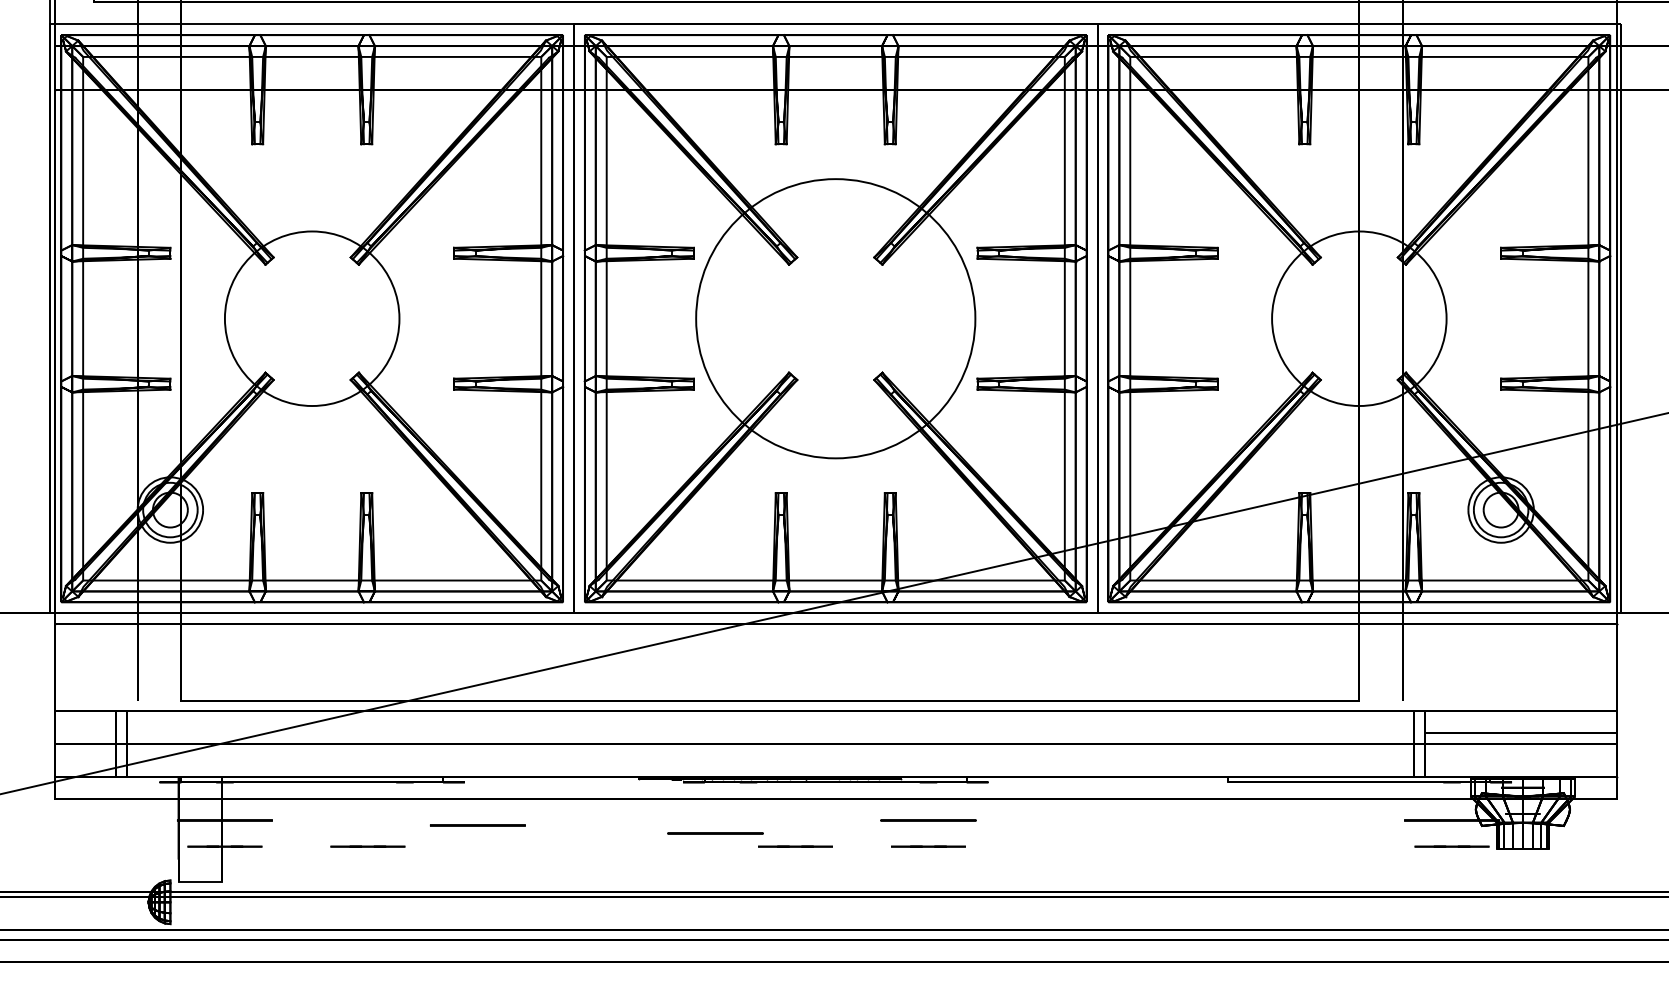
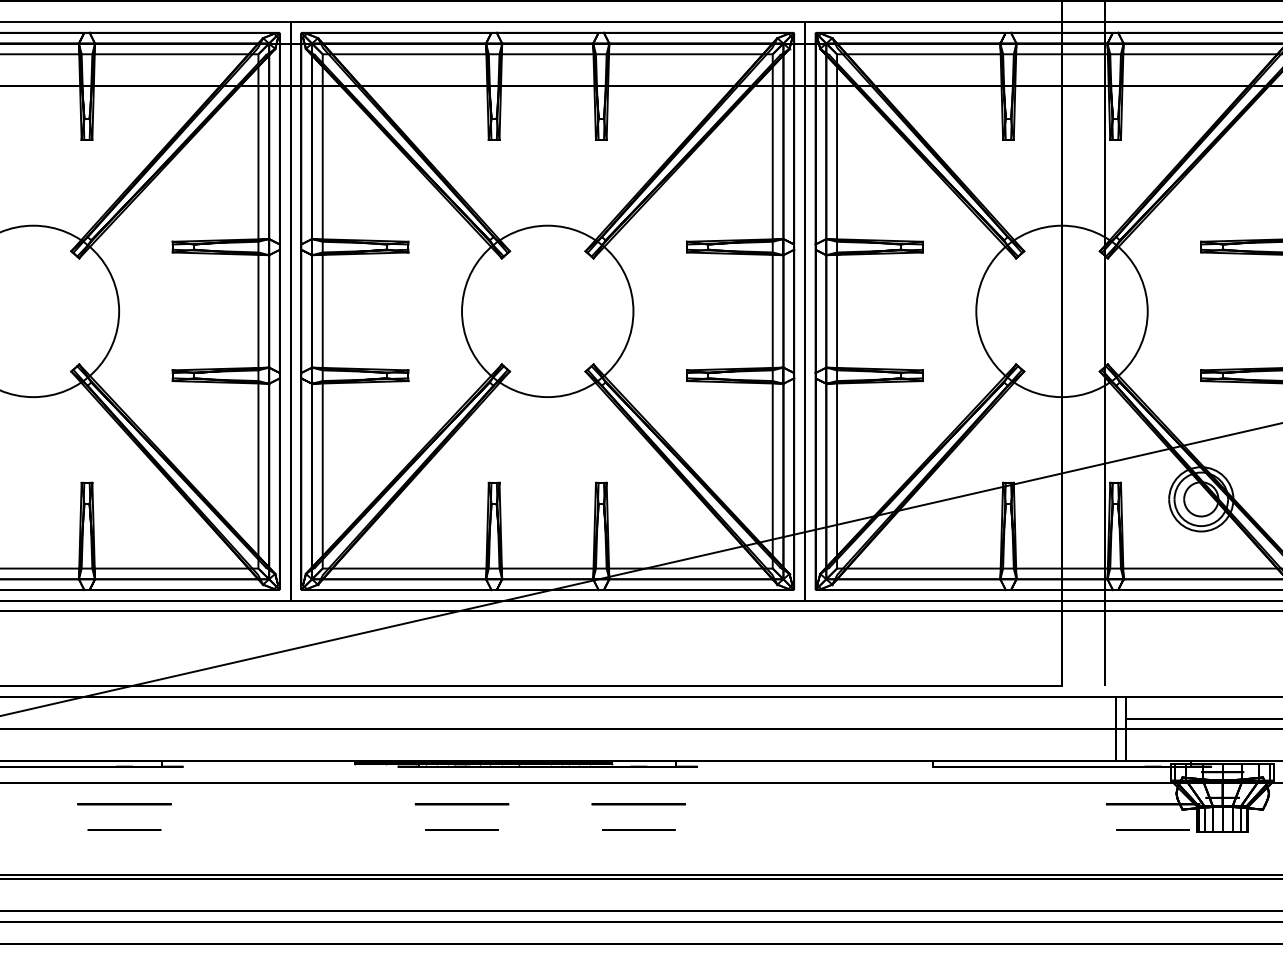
circle: (835, 318) -> (547, 311), size x0.62
circle: (477, 825) -> (124, 804), moved
circle: (715, 833) -> (462, 804), moved
line: (367, 846) -> (124, 829), moved
line: (795, 846) -> (462, 829), moved

